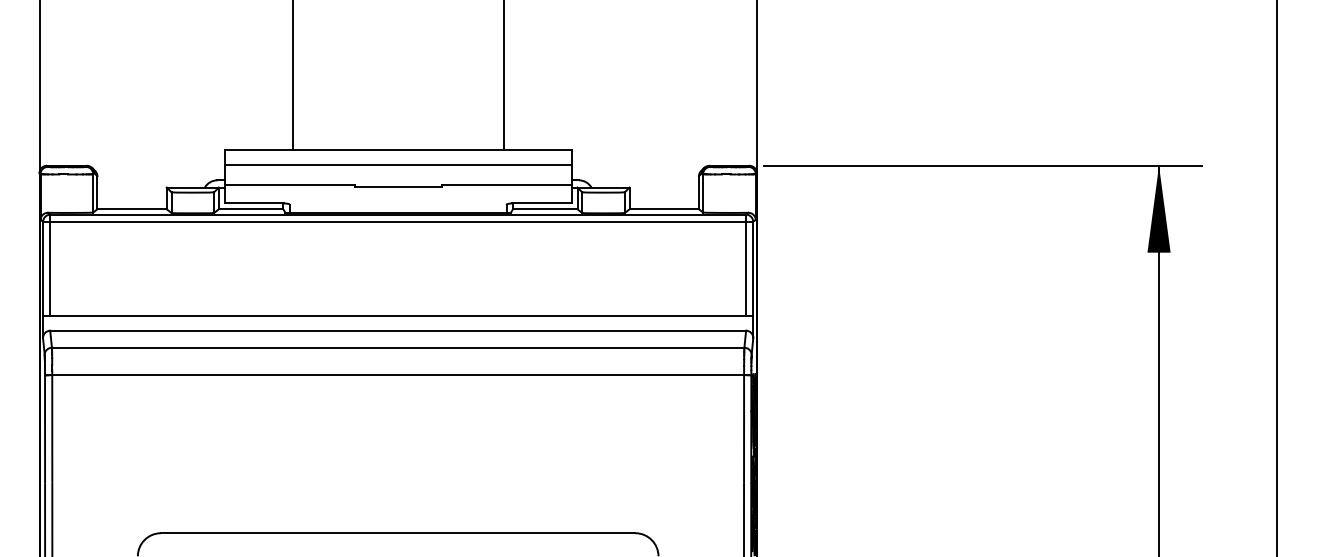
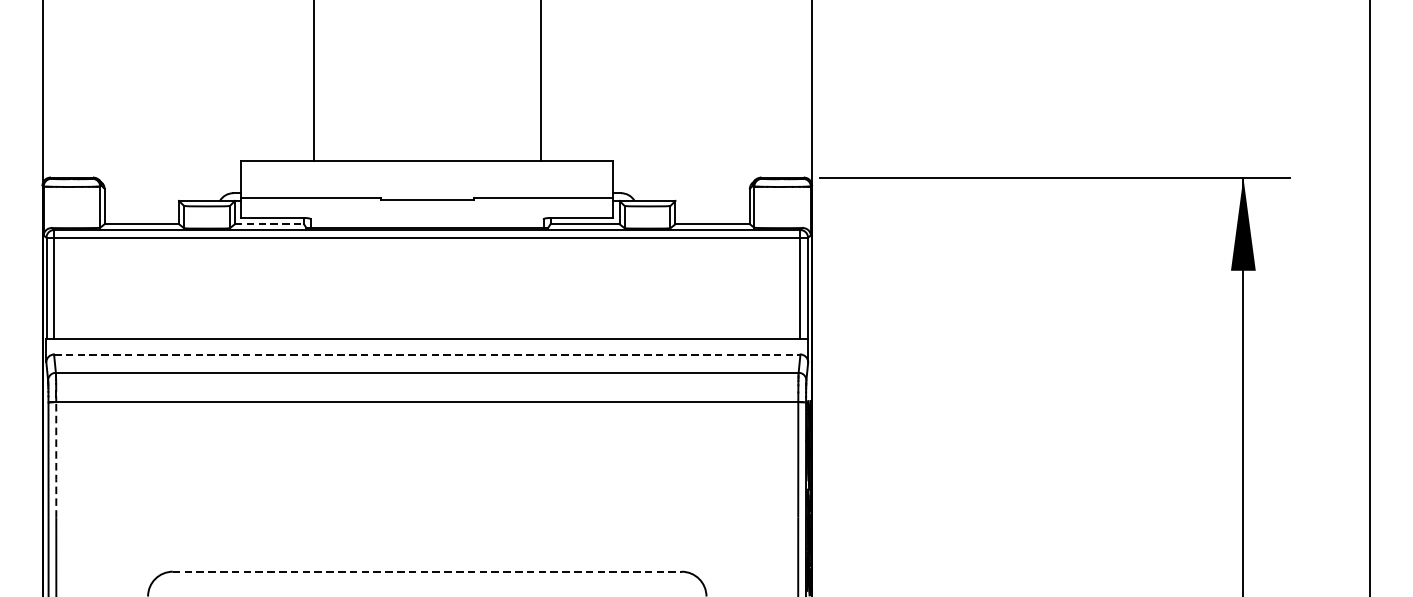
line: (397, 164) -> (426, 176), removed
line: (251, 209) -> (269, 224), solid -> dashed
line: (398, 330) -> (427, 354), solid -> dashed
line: (52, 429) -> (56, 460), solid -> dashed
line: (398, 533) -> (427, 572), solid -> dashed

